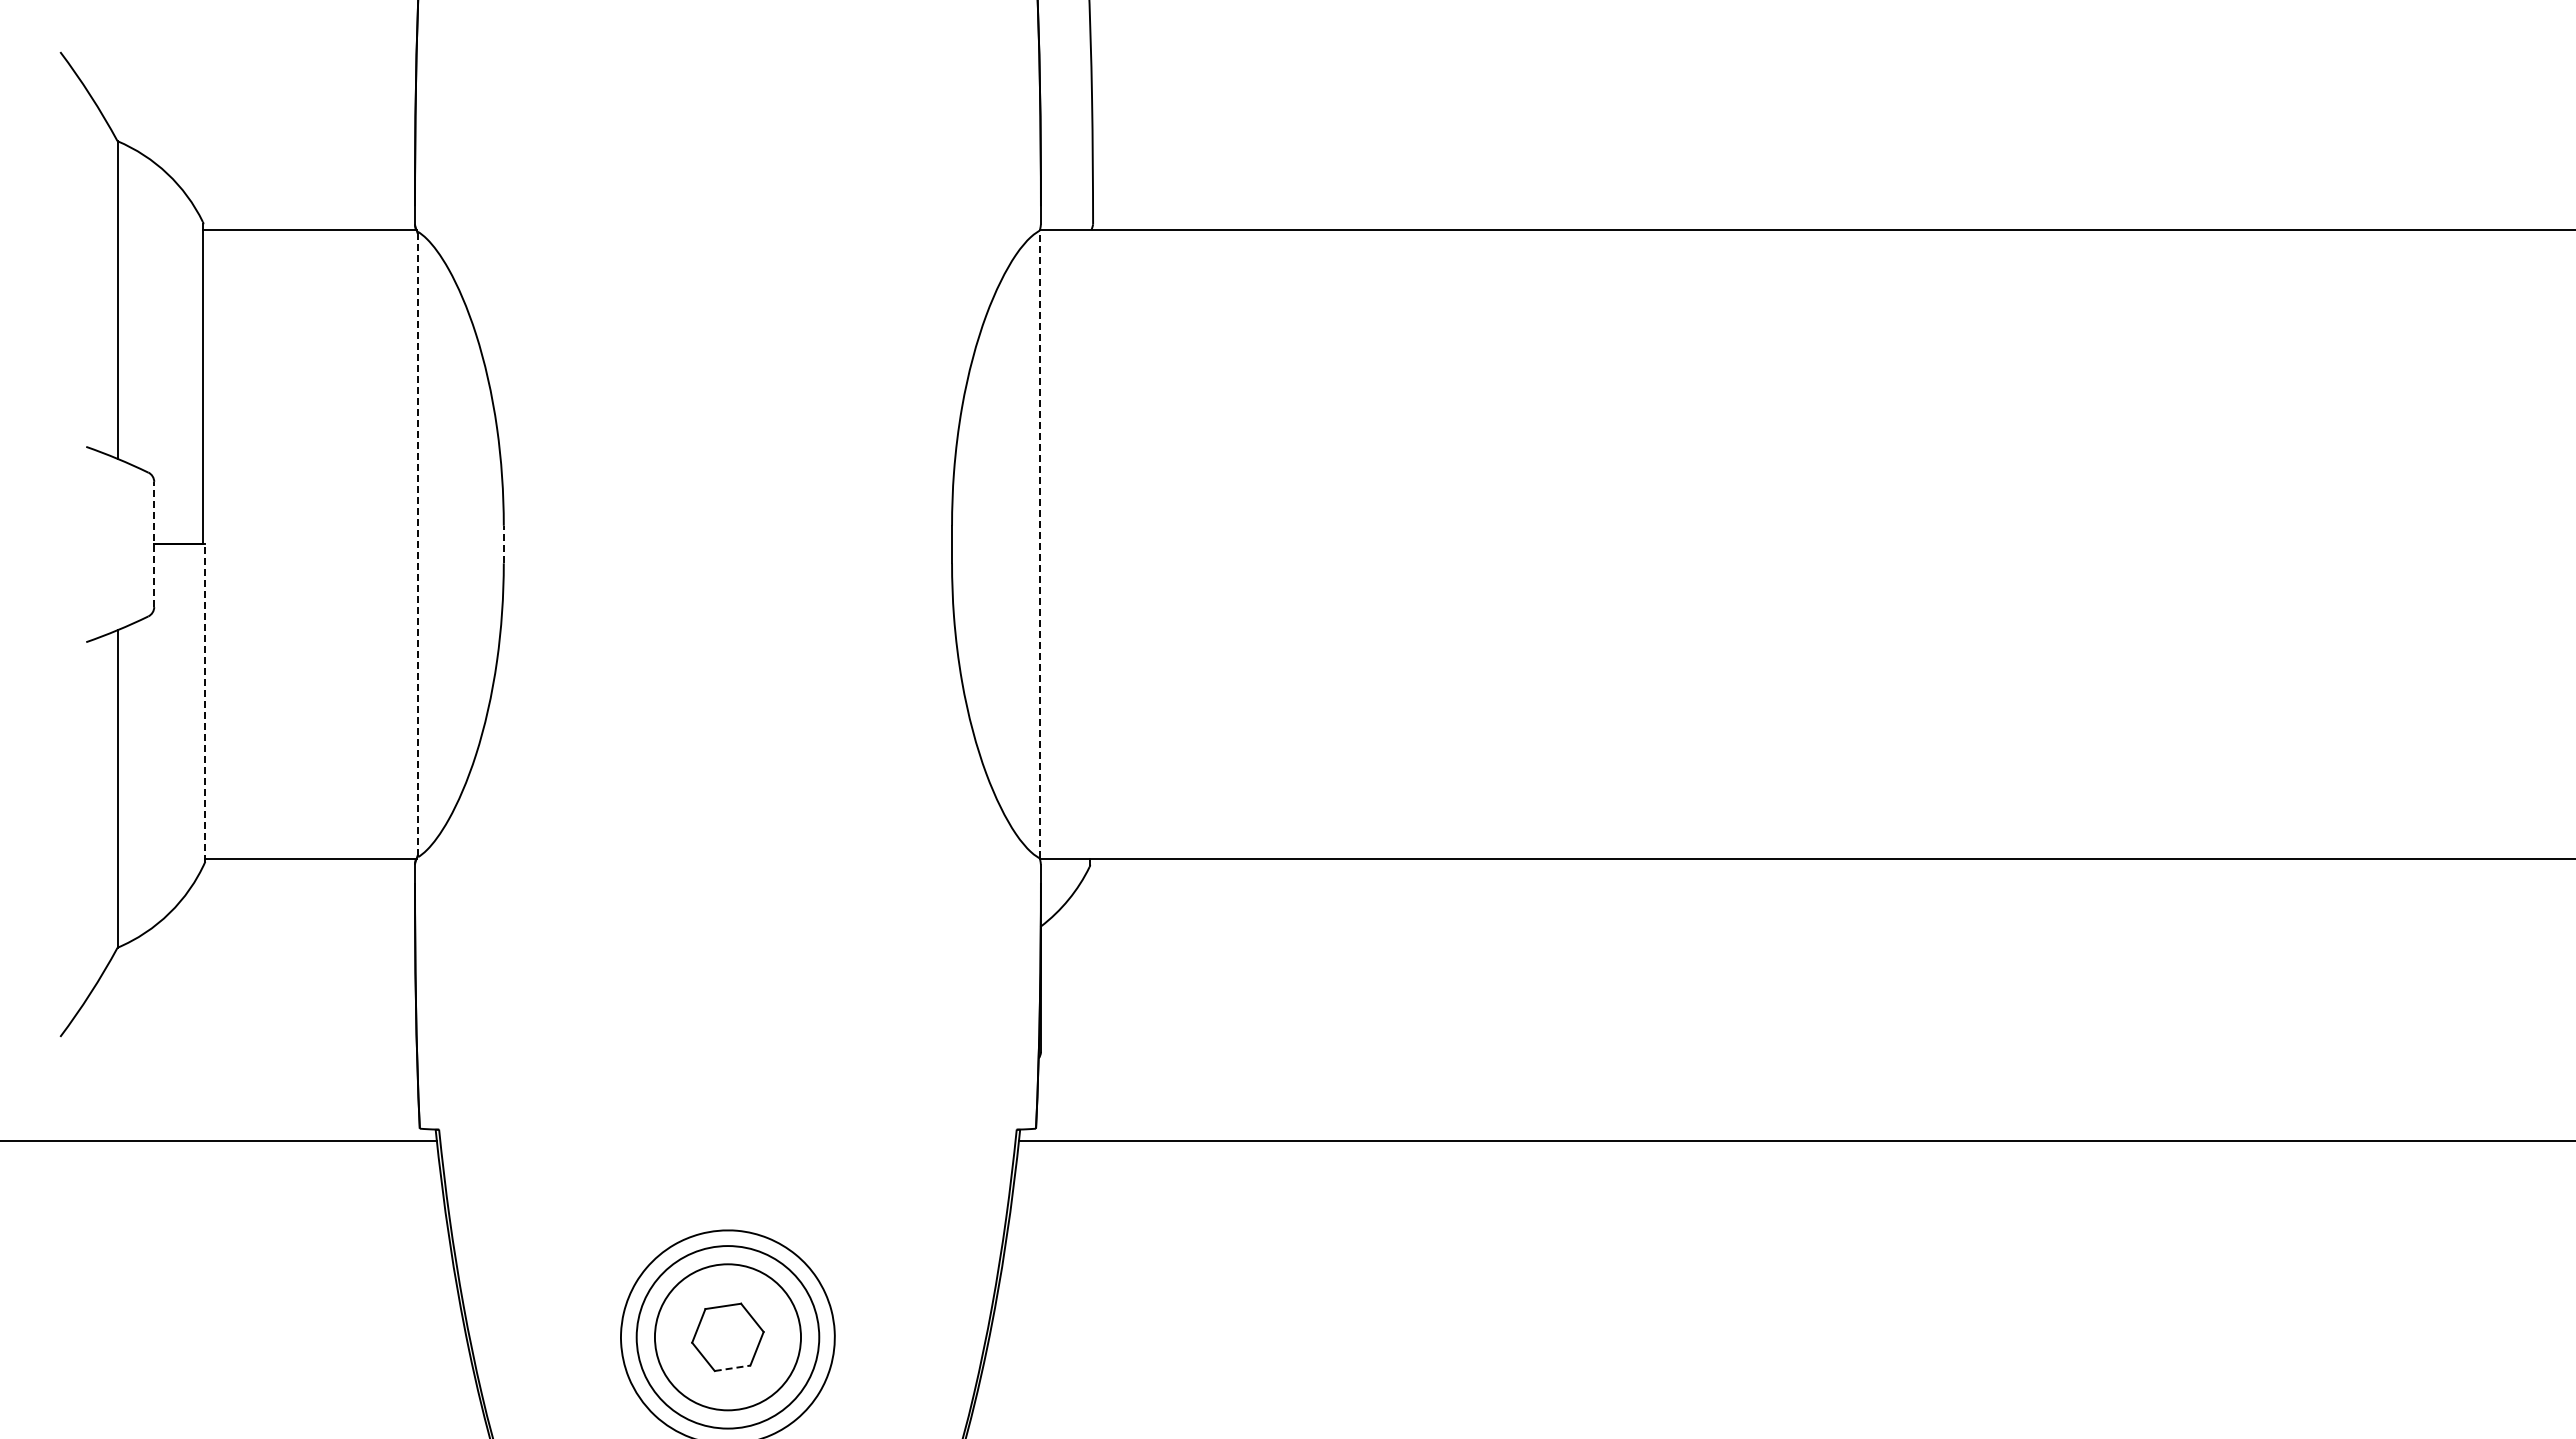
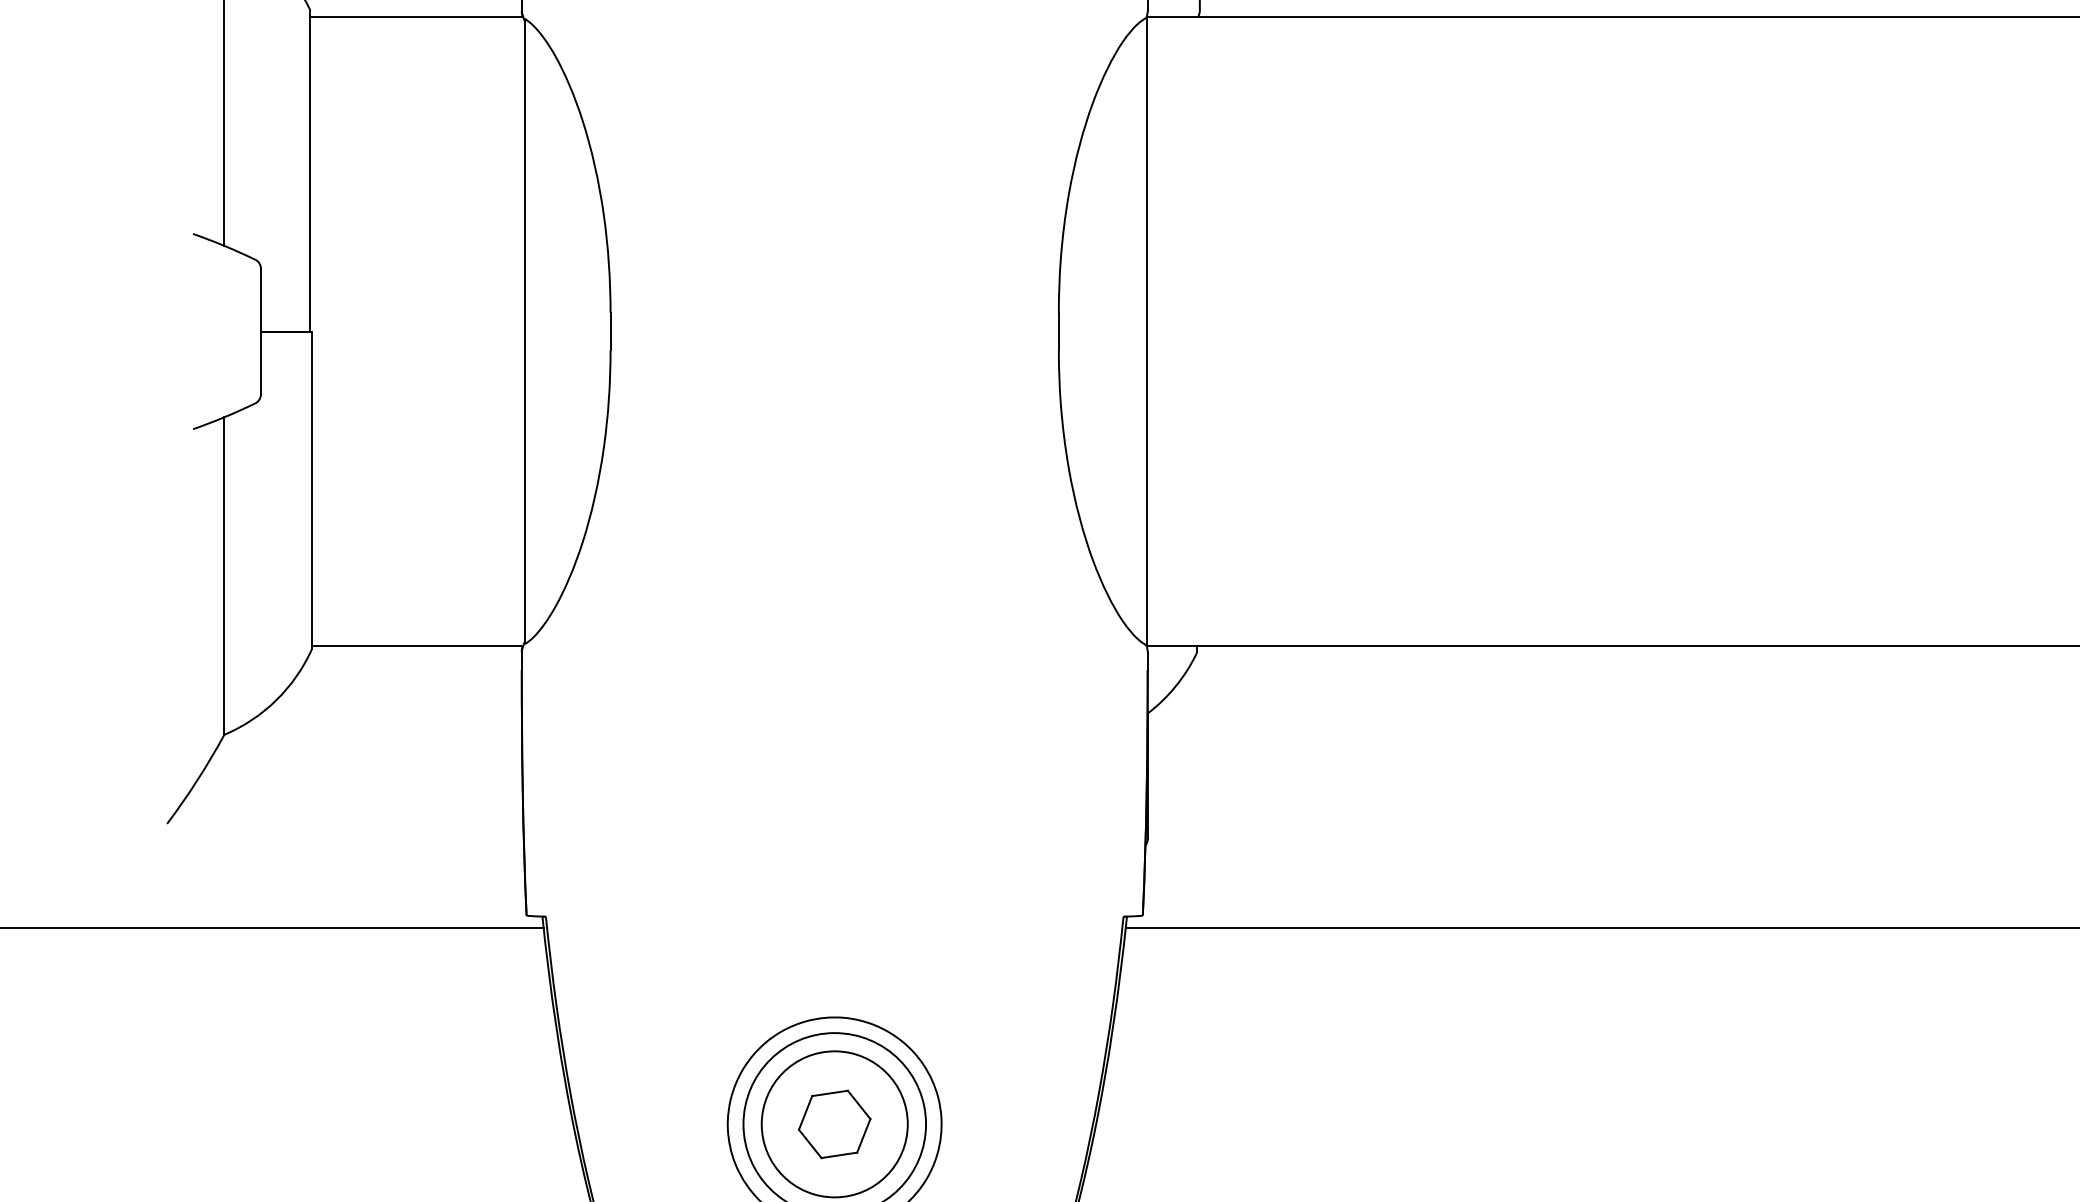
line: (154, 544) -> (261, 331), dashed -> solid
line: (417, 544) -> (524, 331), dashed -> solid
line: (503, 544) -> (610, 331), dashed -> solid
line: (1039, 544) -> (1146, 331), dashed -> solid
line: (205, 703) -> (312, 490), dashed -> solid
line: (733, 1368) -> (840, 1155), dashed -> solid

